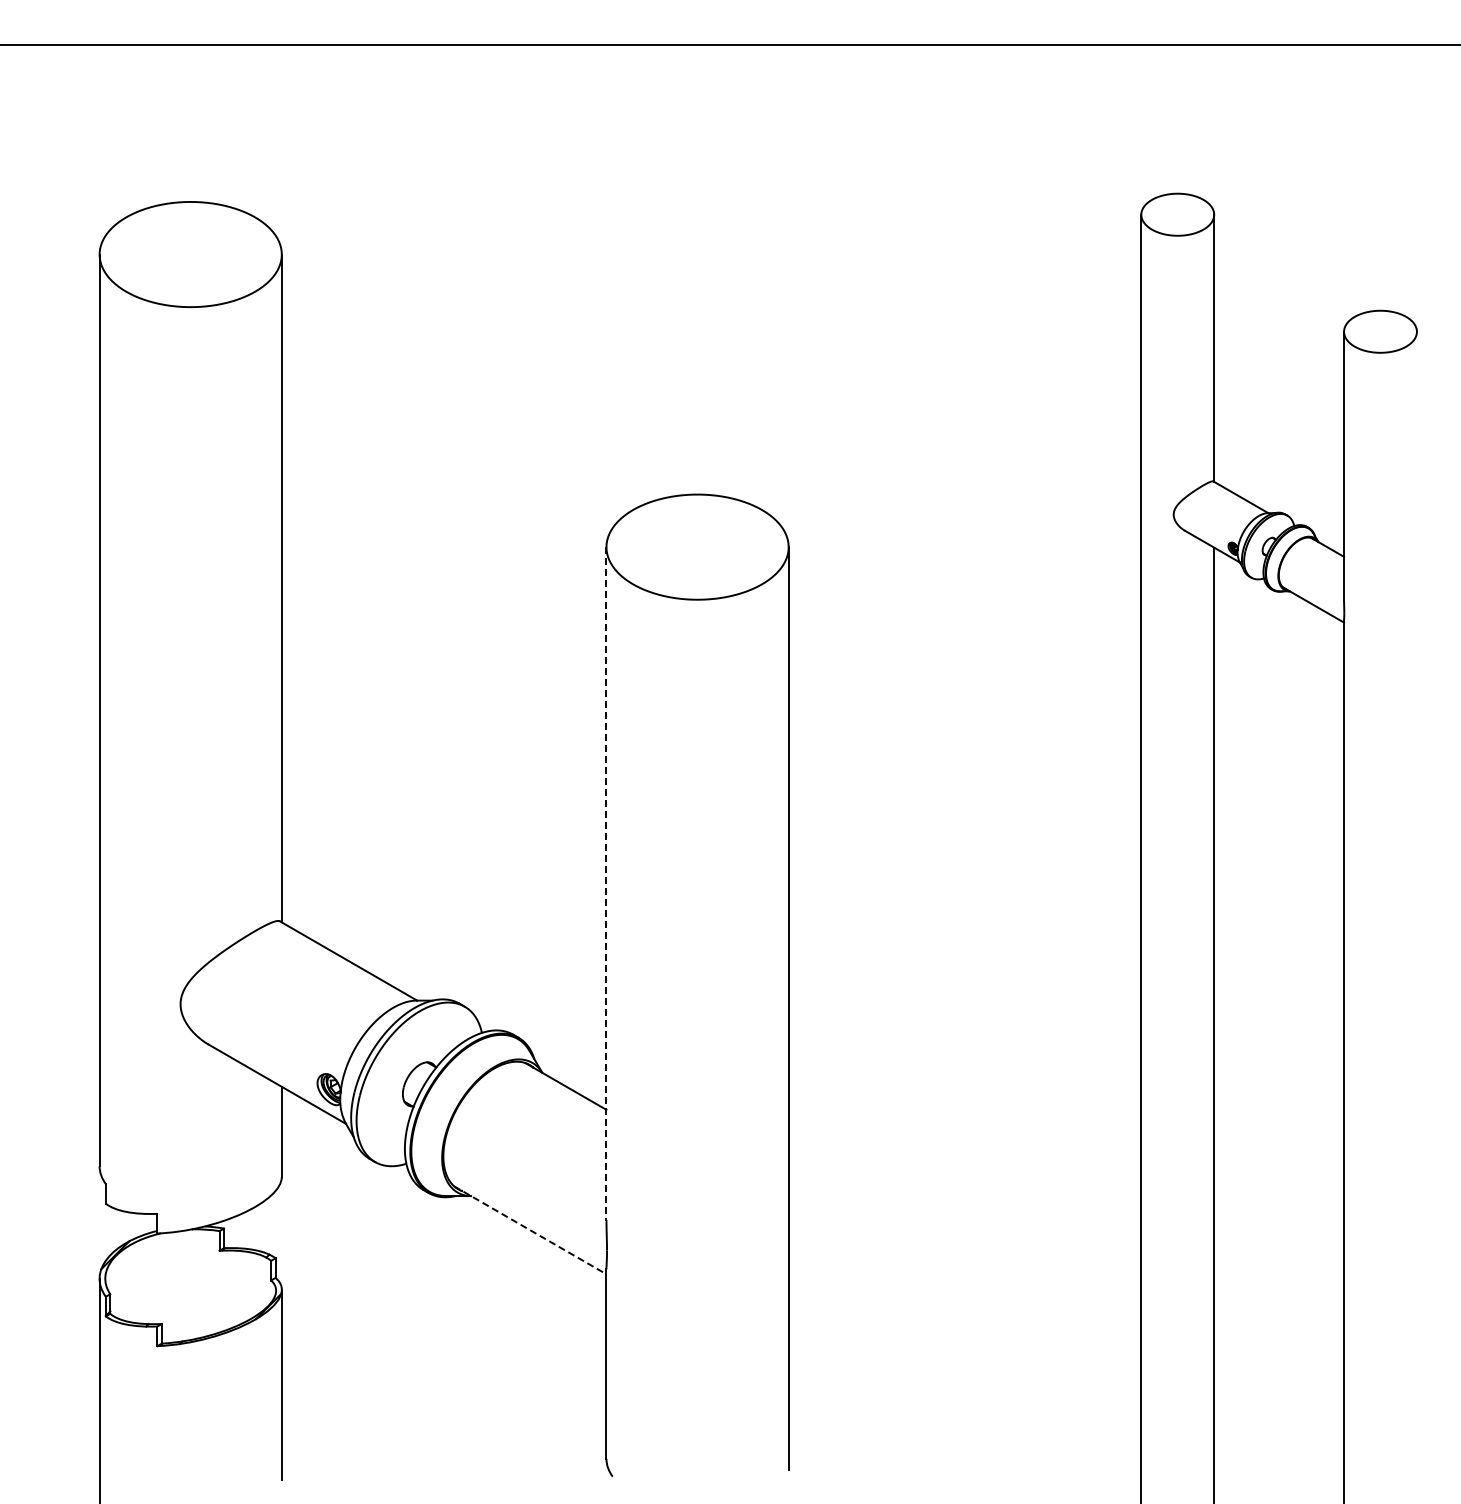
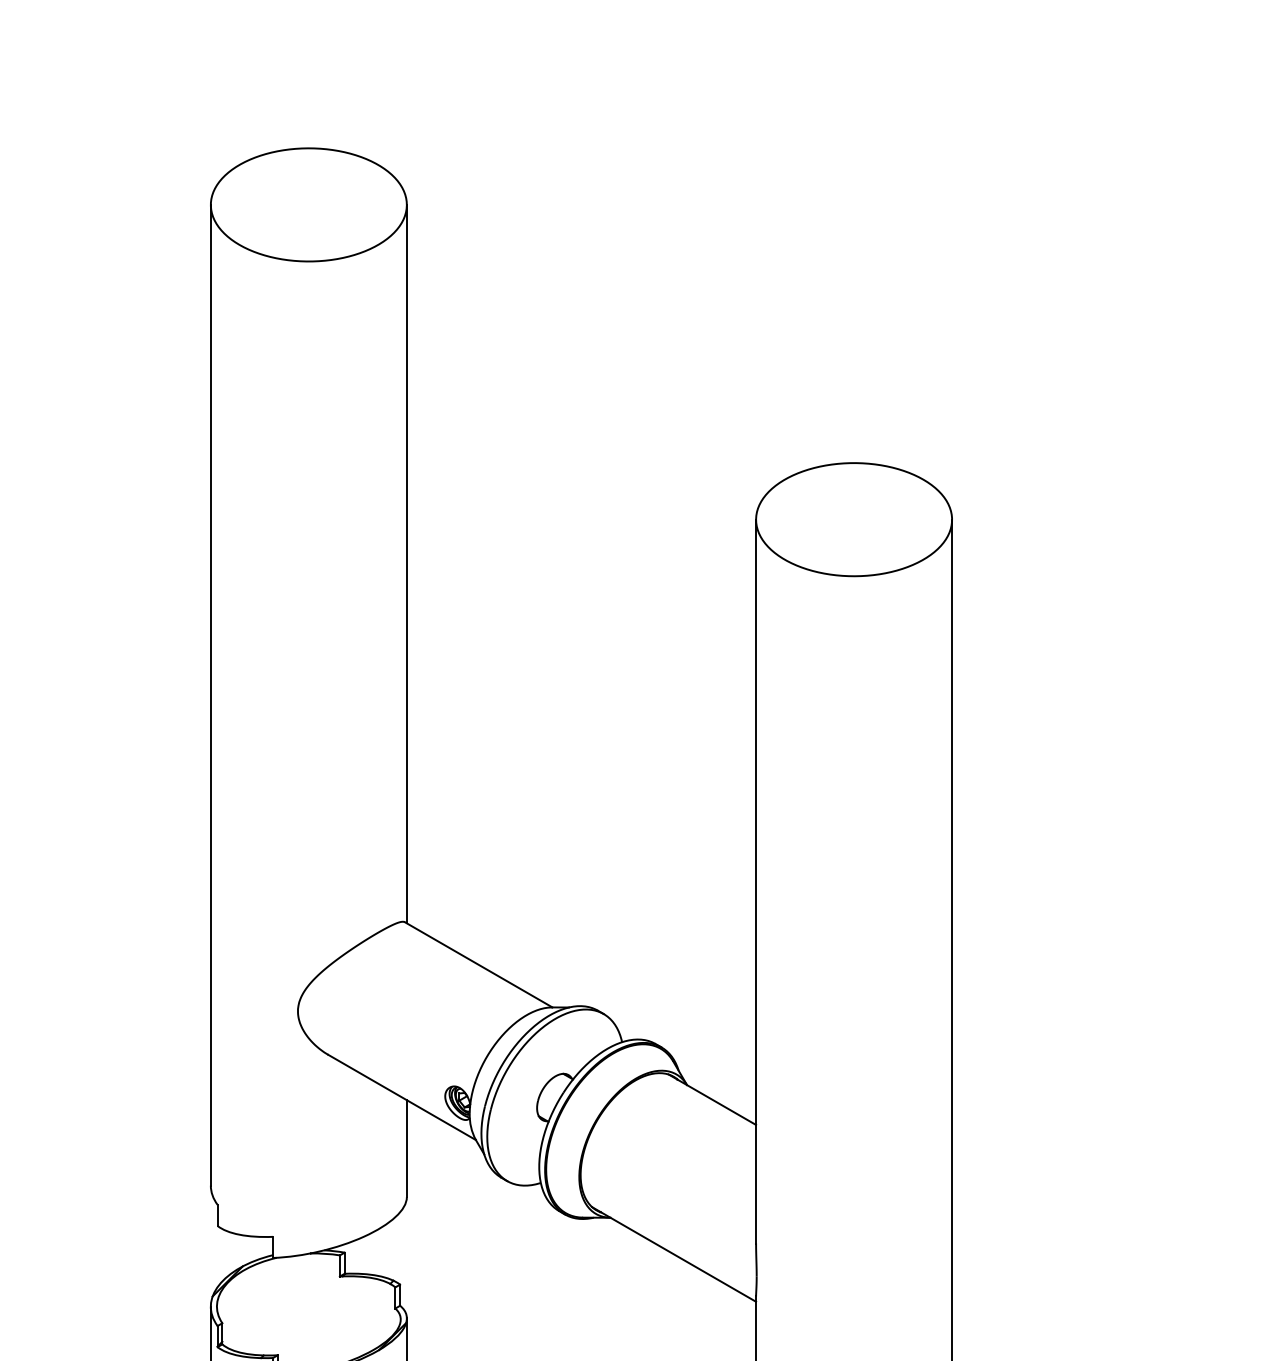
line: (606, 884) -> (756, 882), dashed -> solid
line: (530, 1230) -> (674, 1254), dashed -> solid

